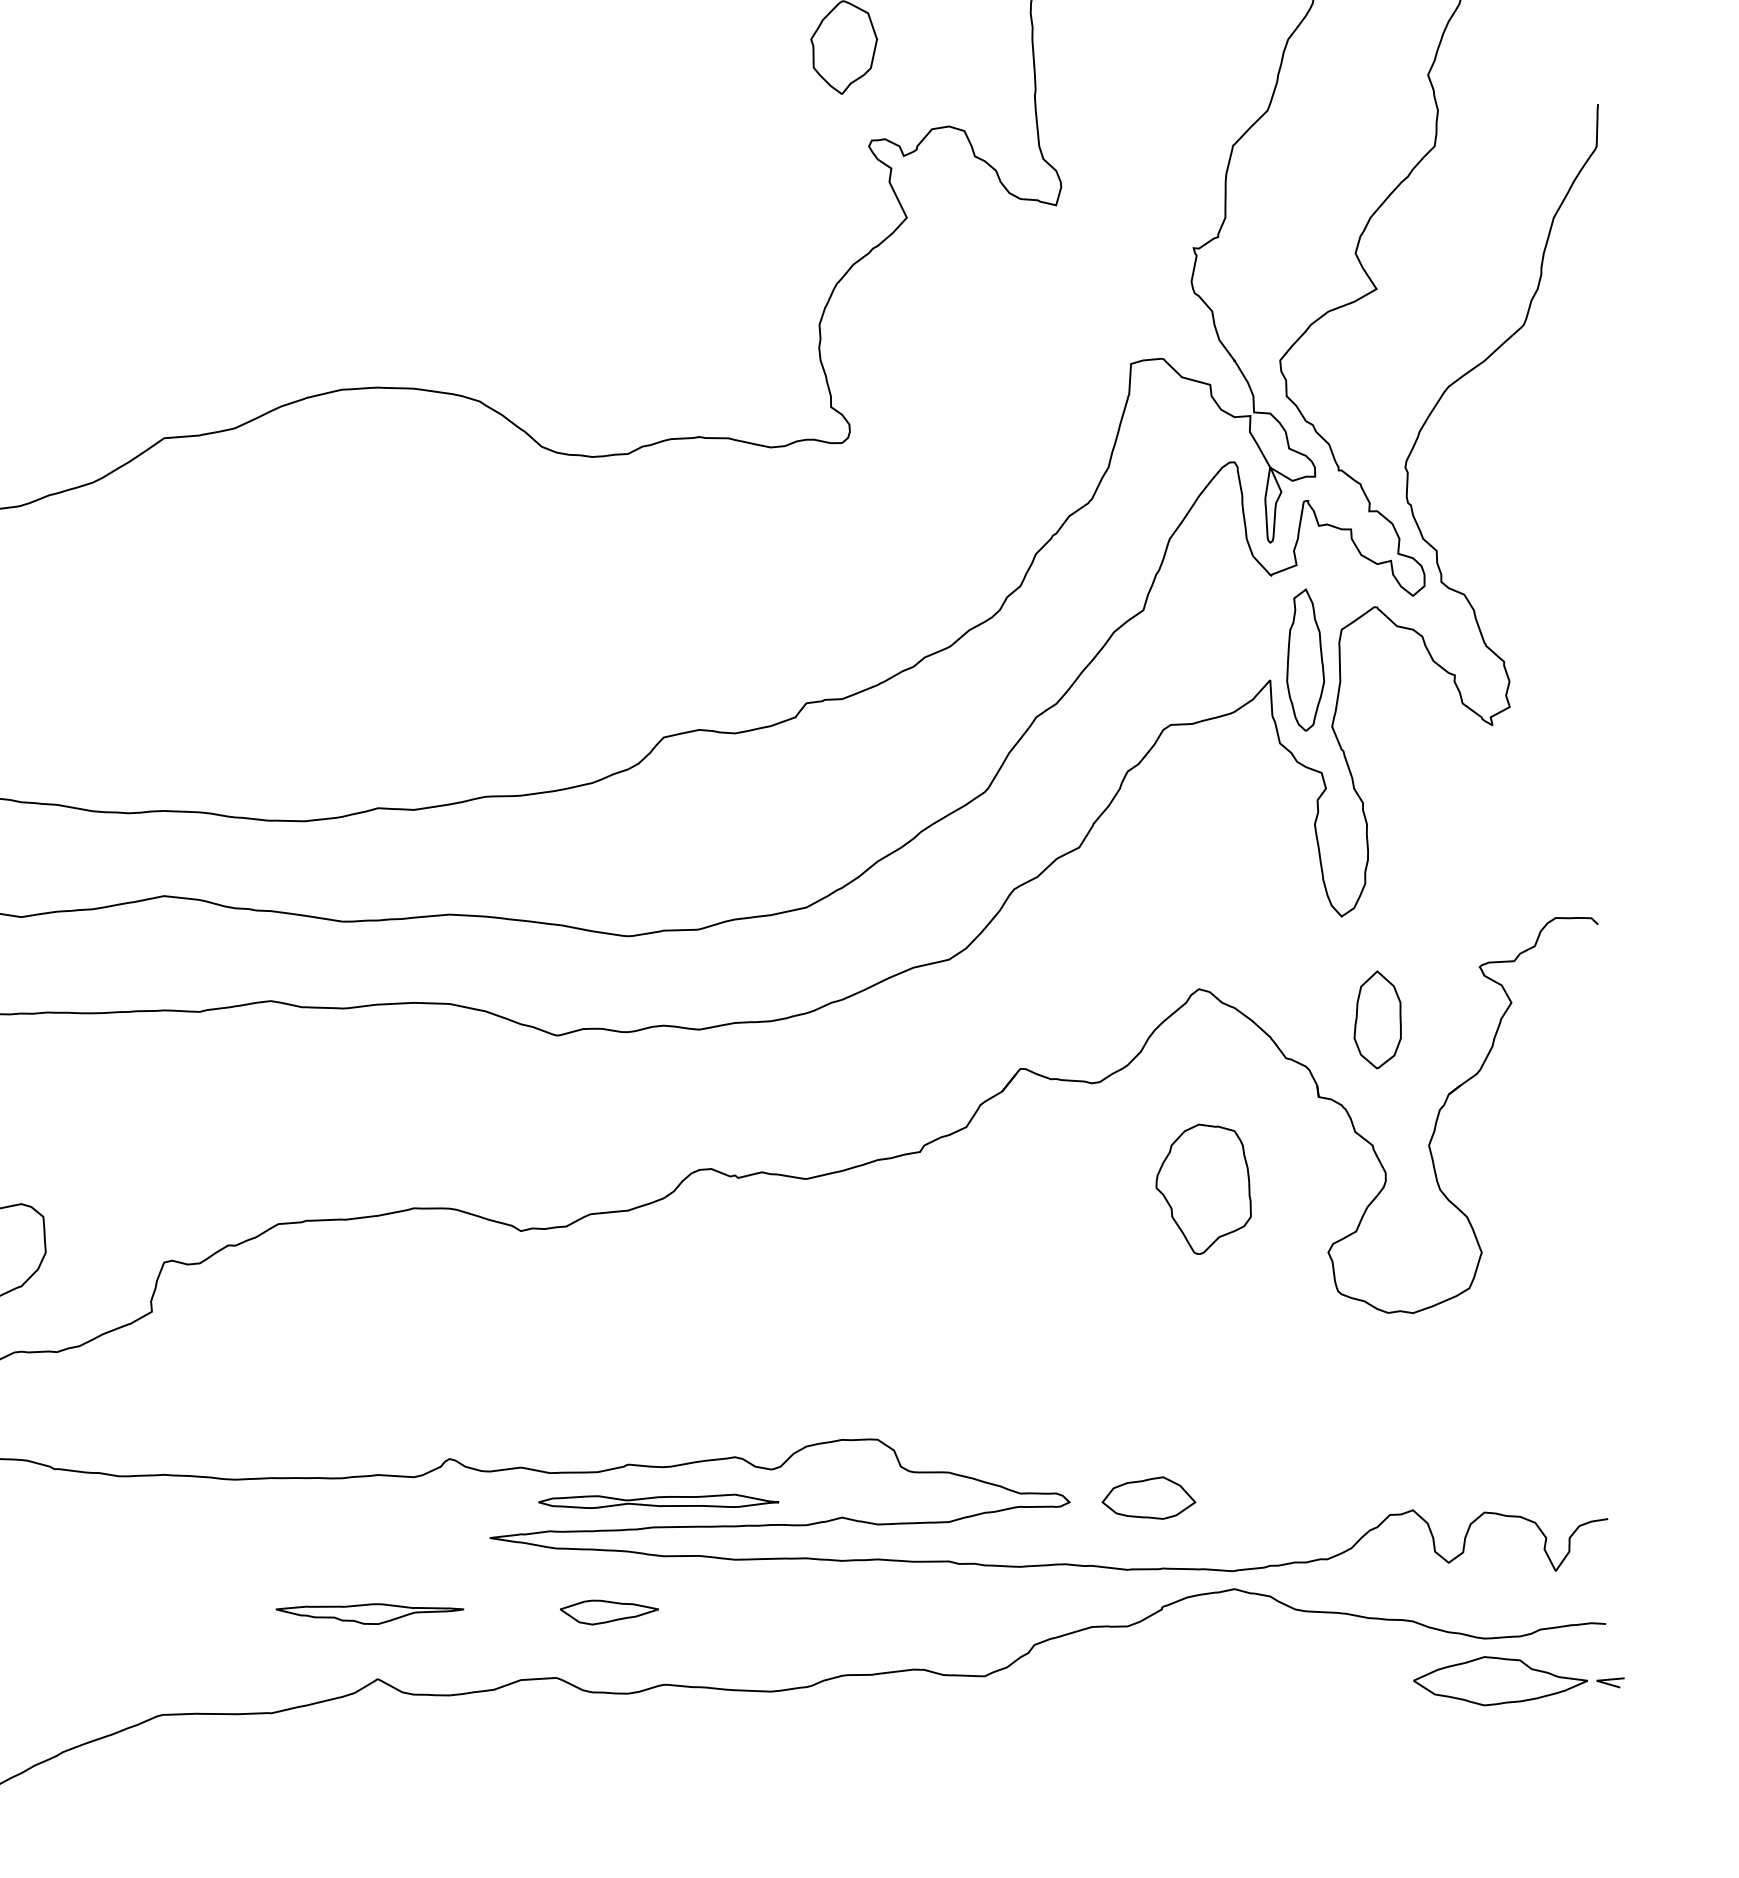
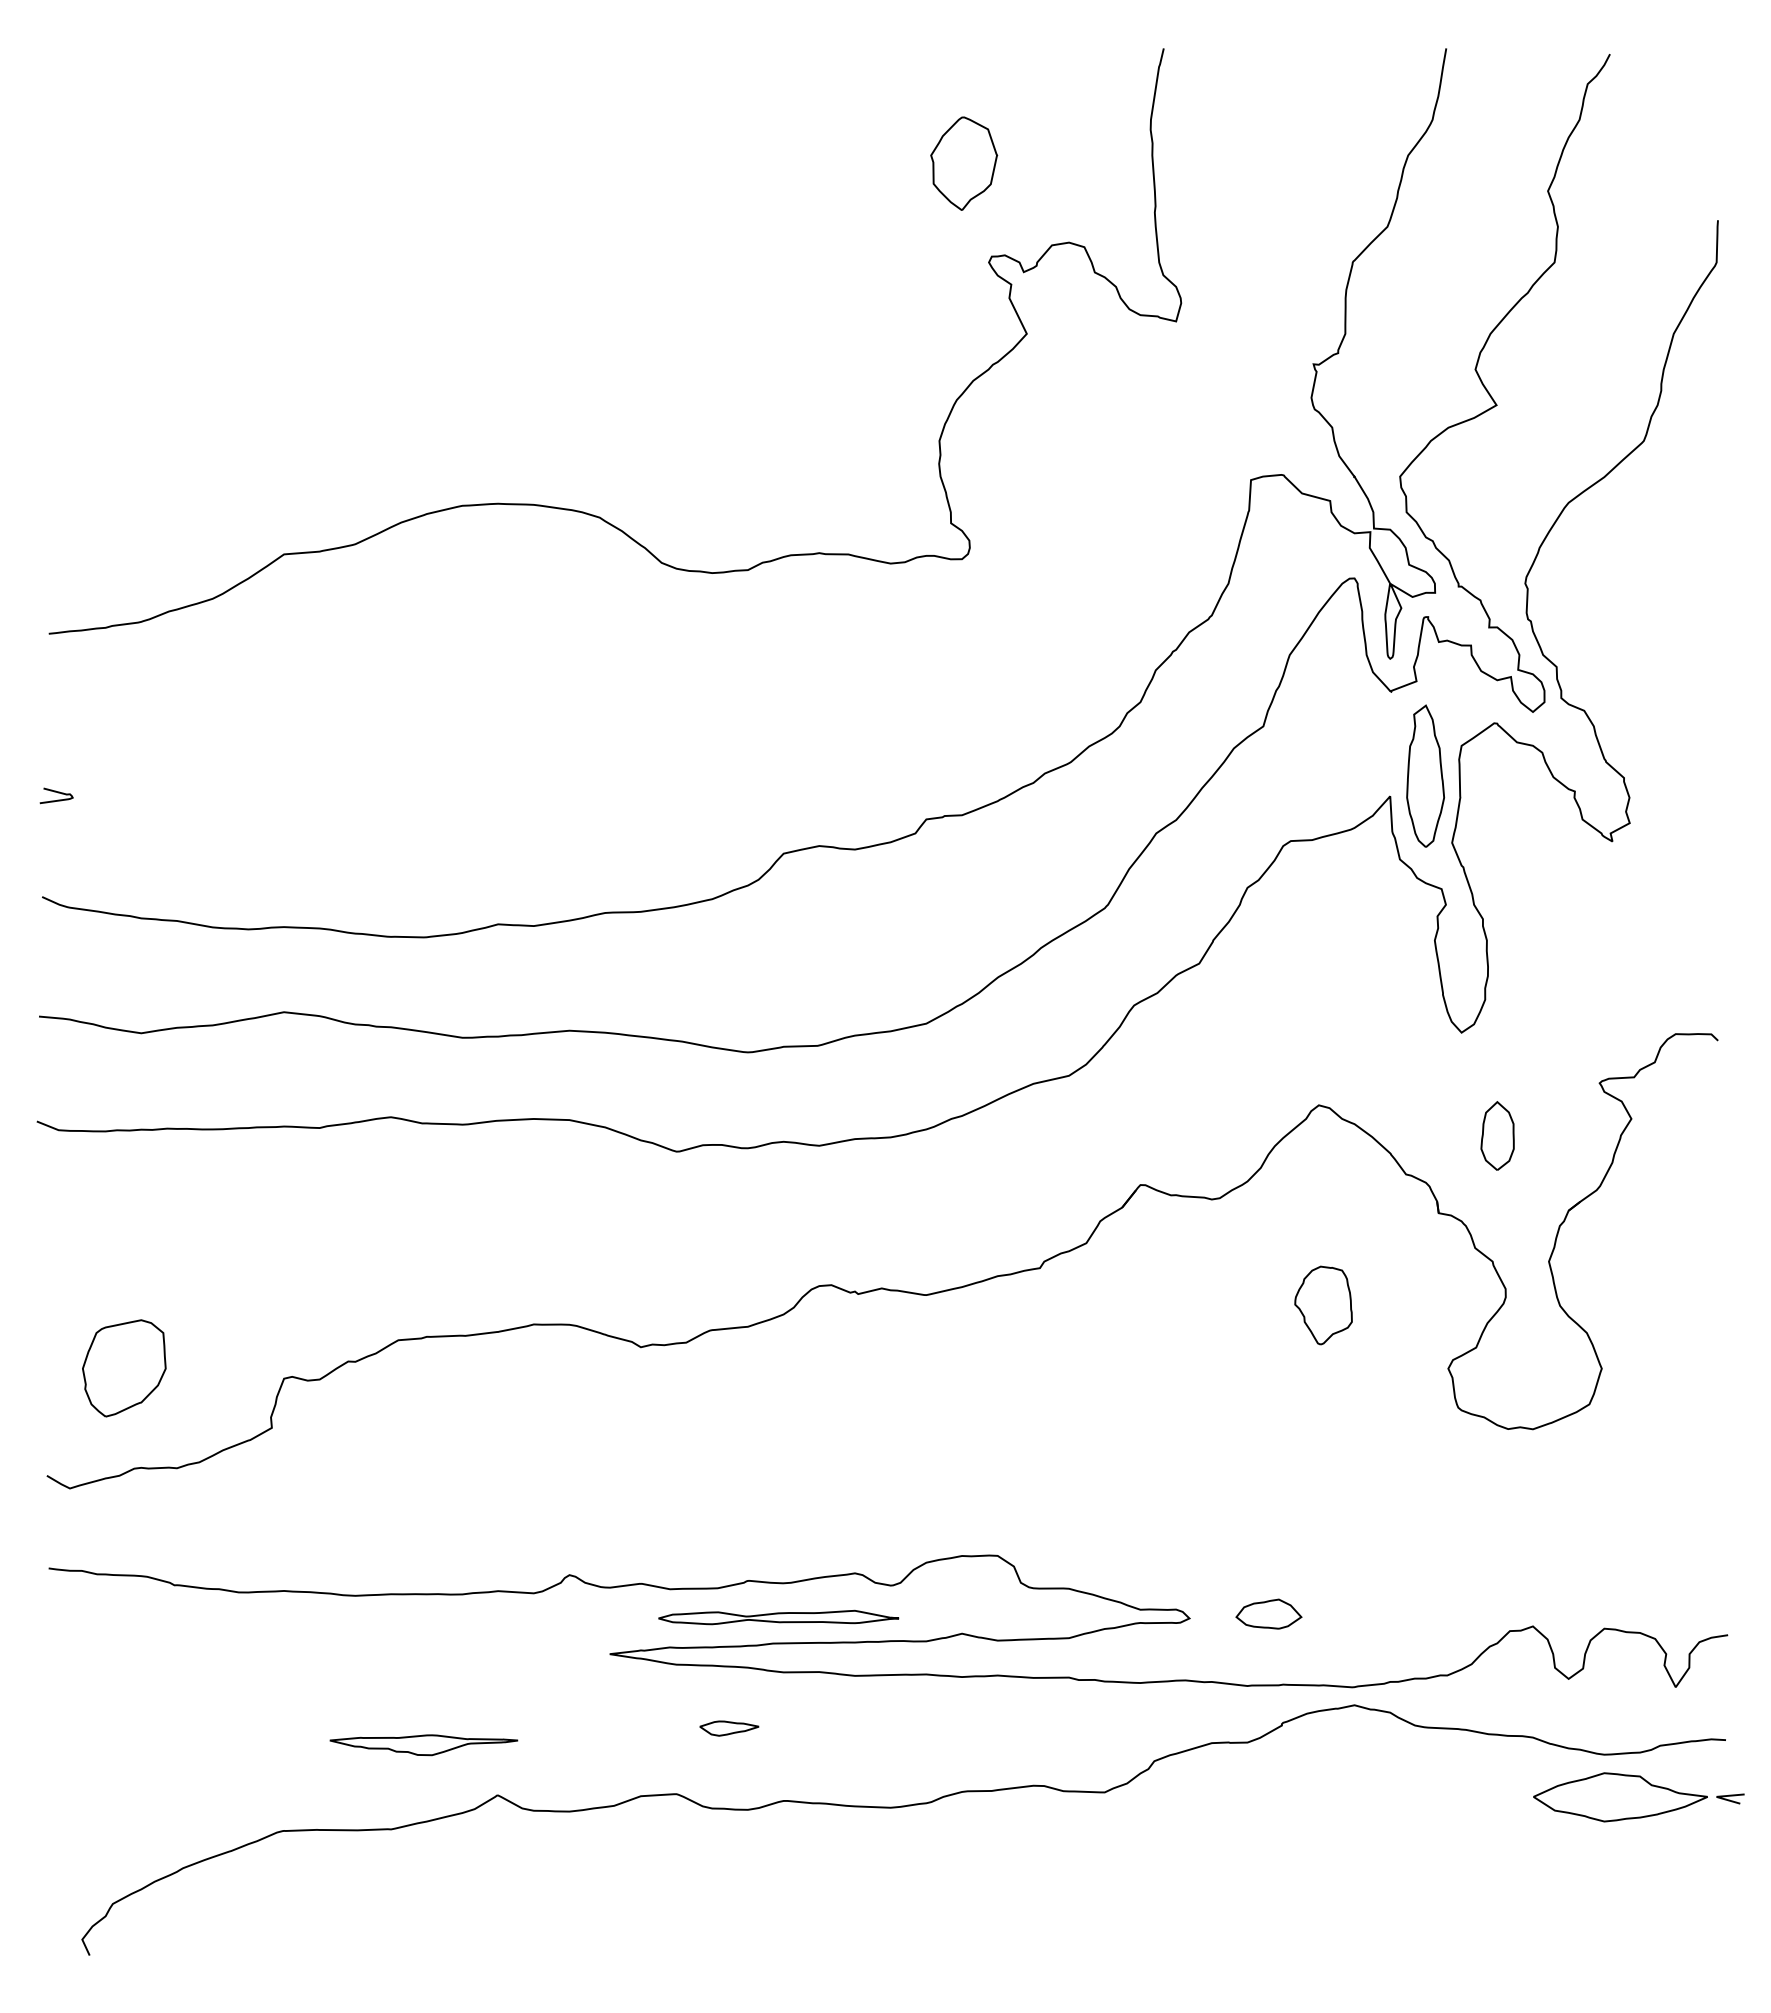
part: (1377, 1019) -> (1497, 1135), size x0.7
part: (1203, 1189) -> (1323, 1305), size x0.6
part: (1148, 1497) -> (1268, 1613), size x0.7
part: (609, 1612) -> (729, 1728), size x0.6
part: (369, 1614) -> (423, 1745), moved

